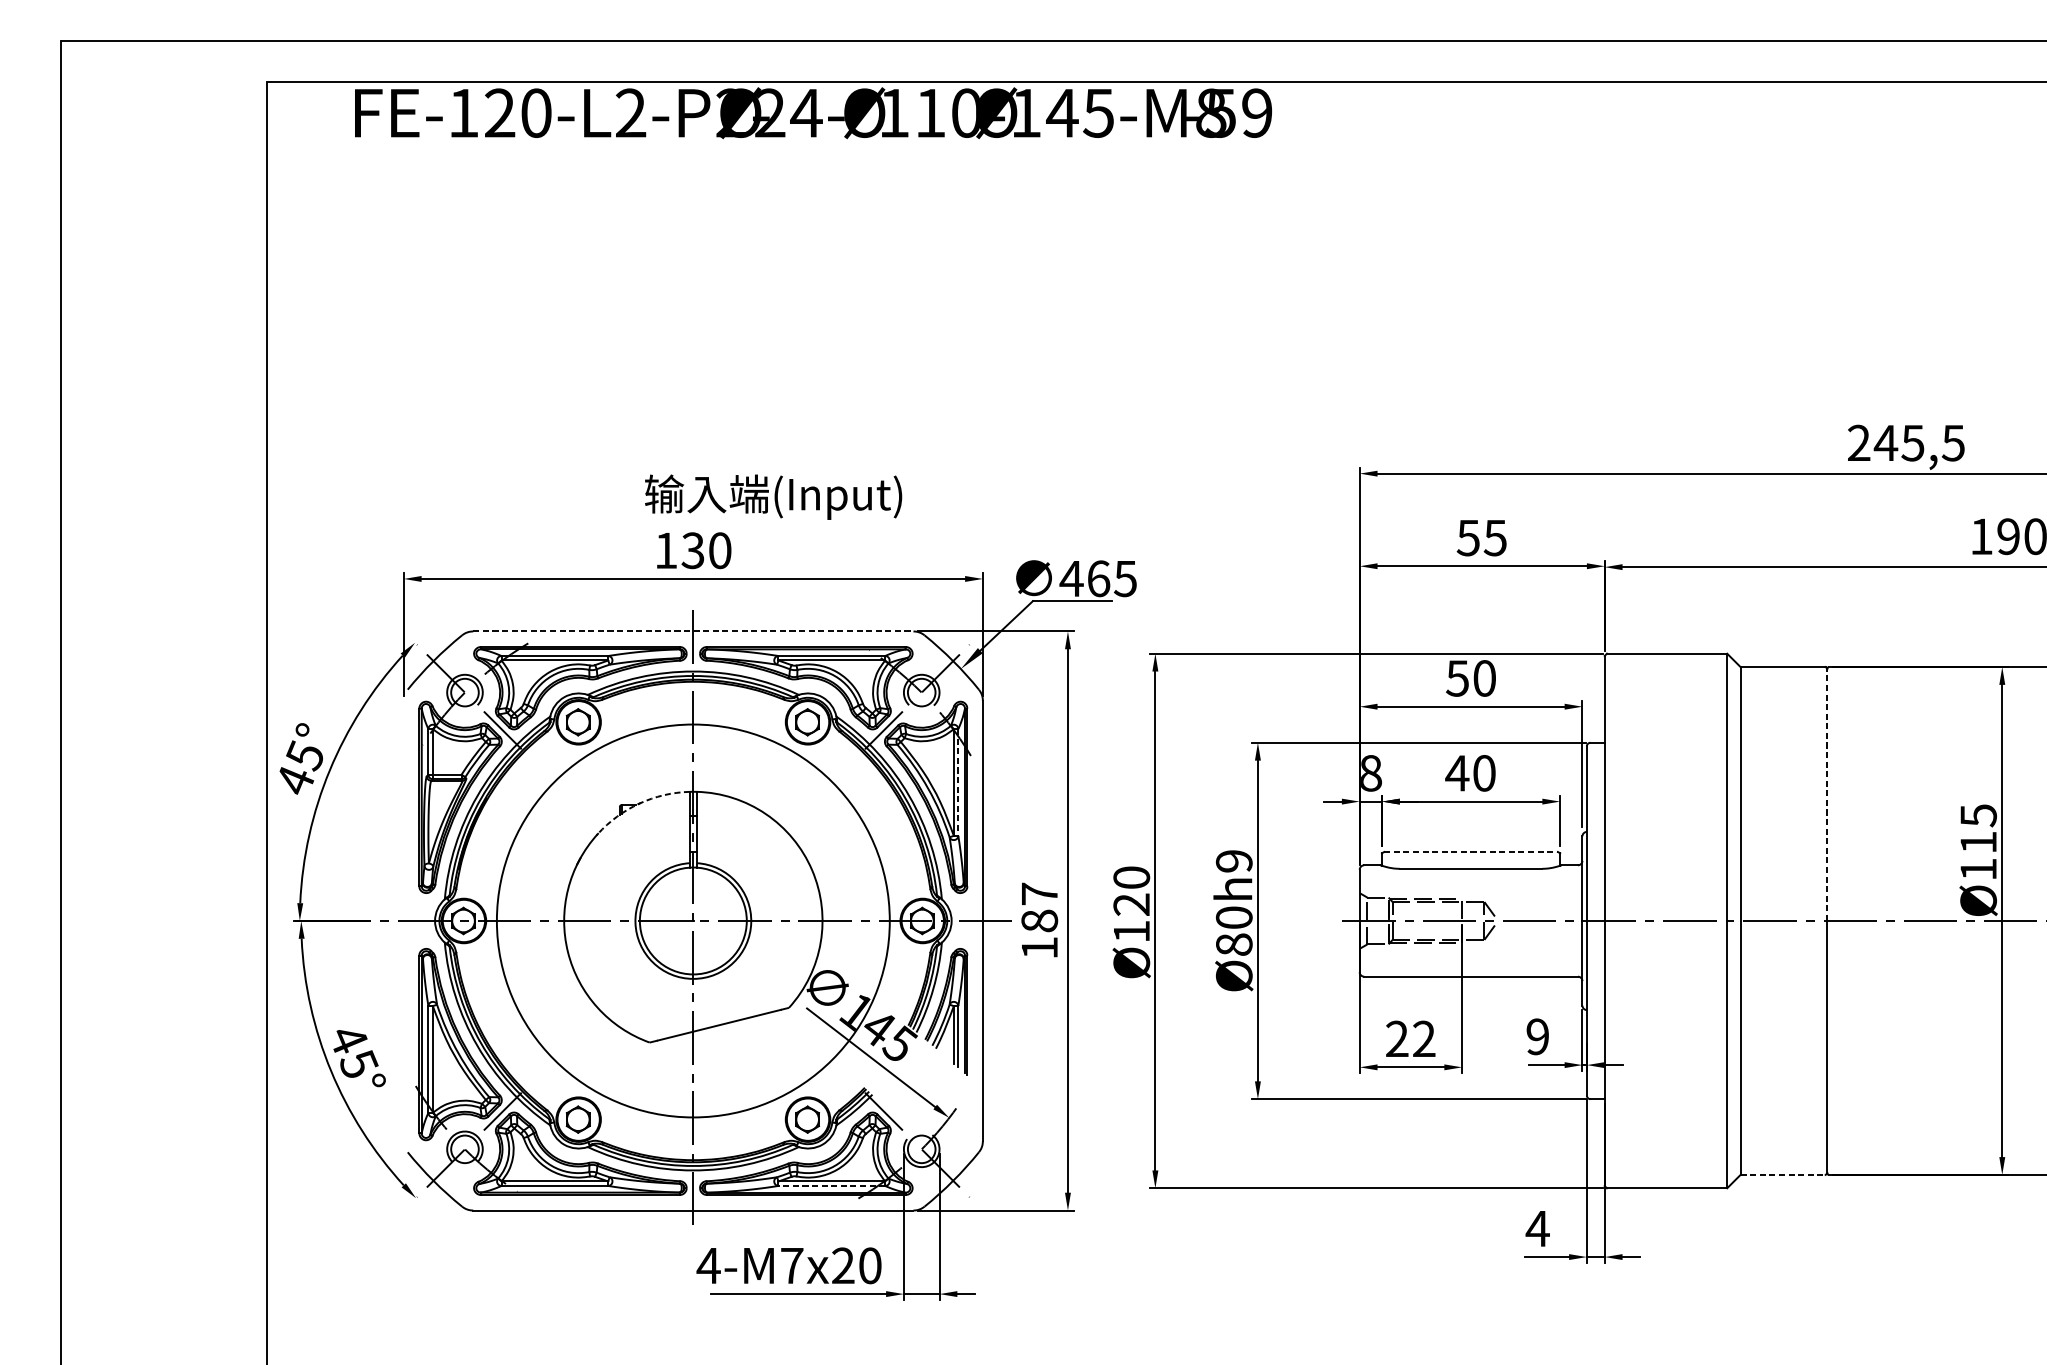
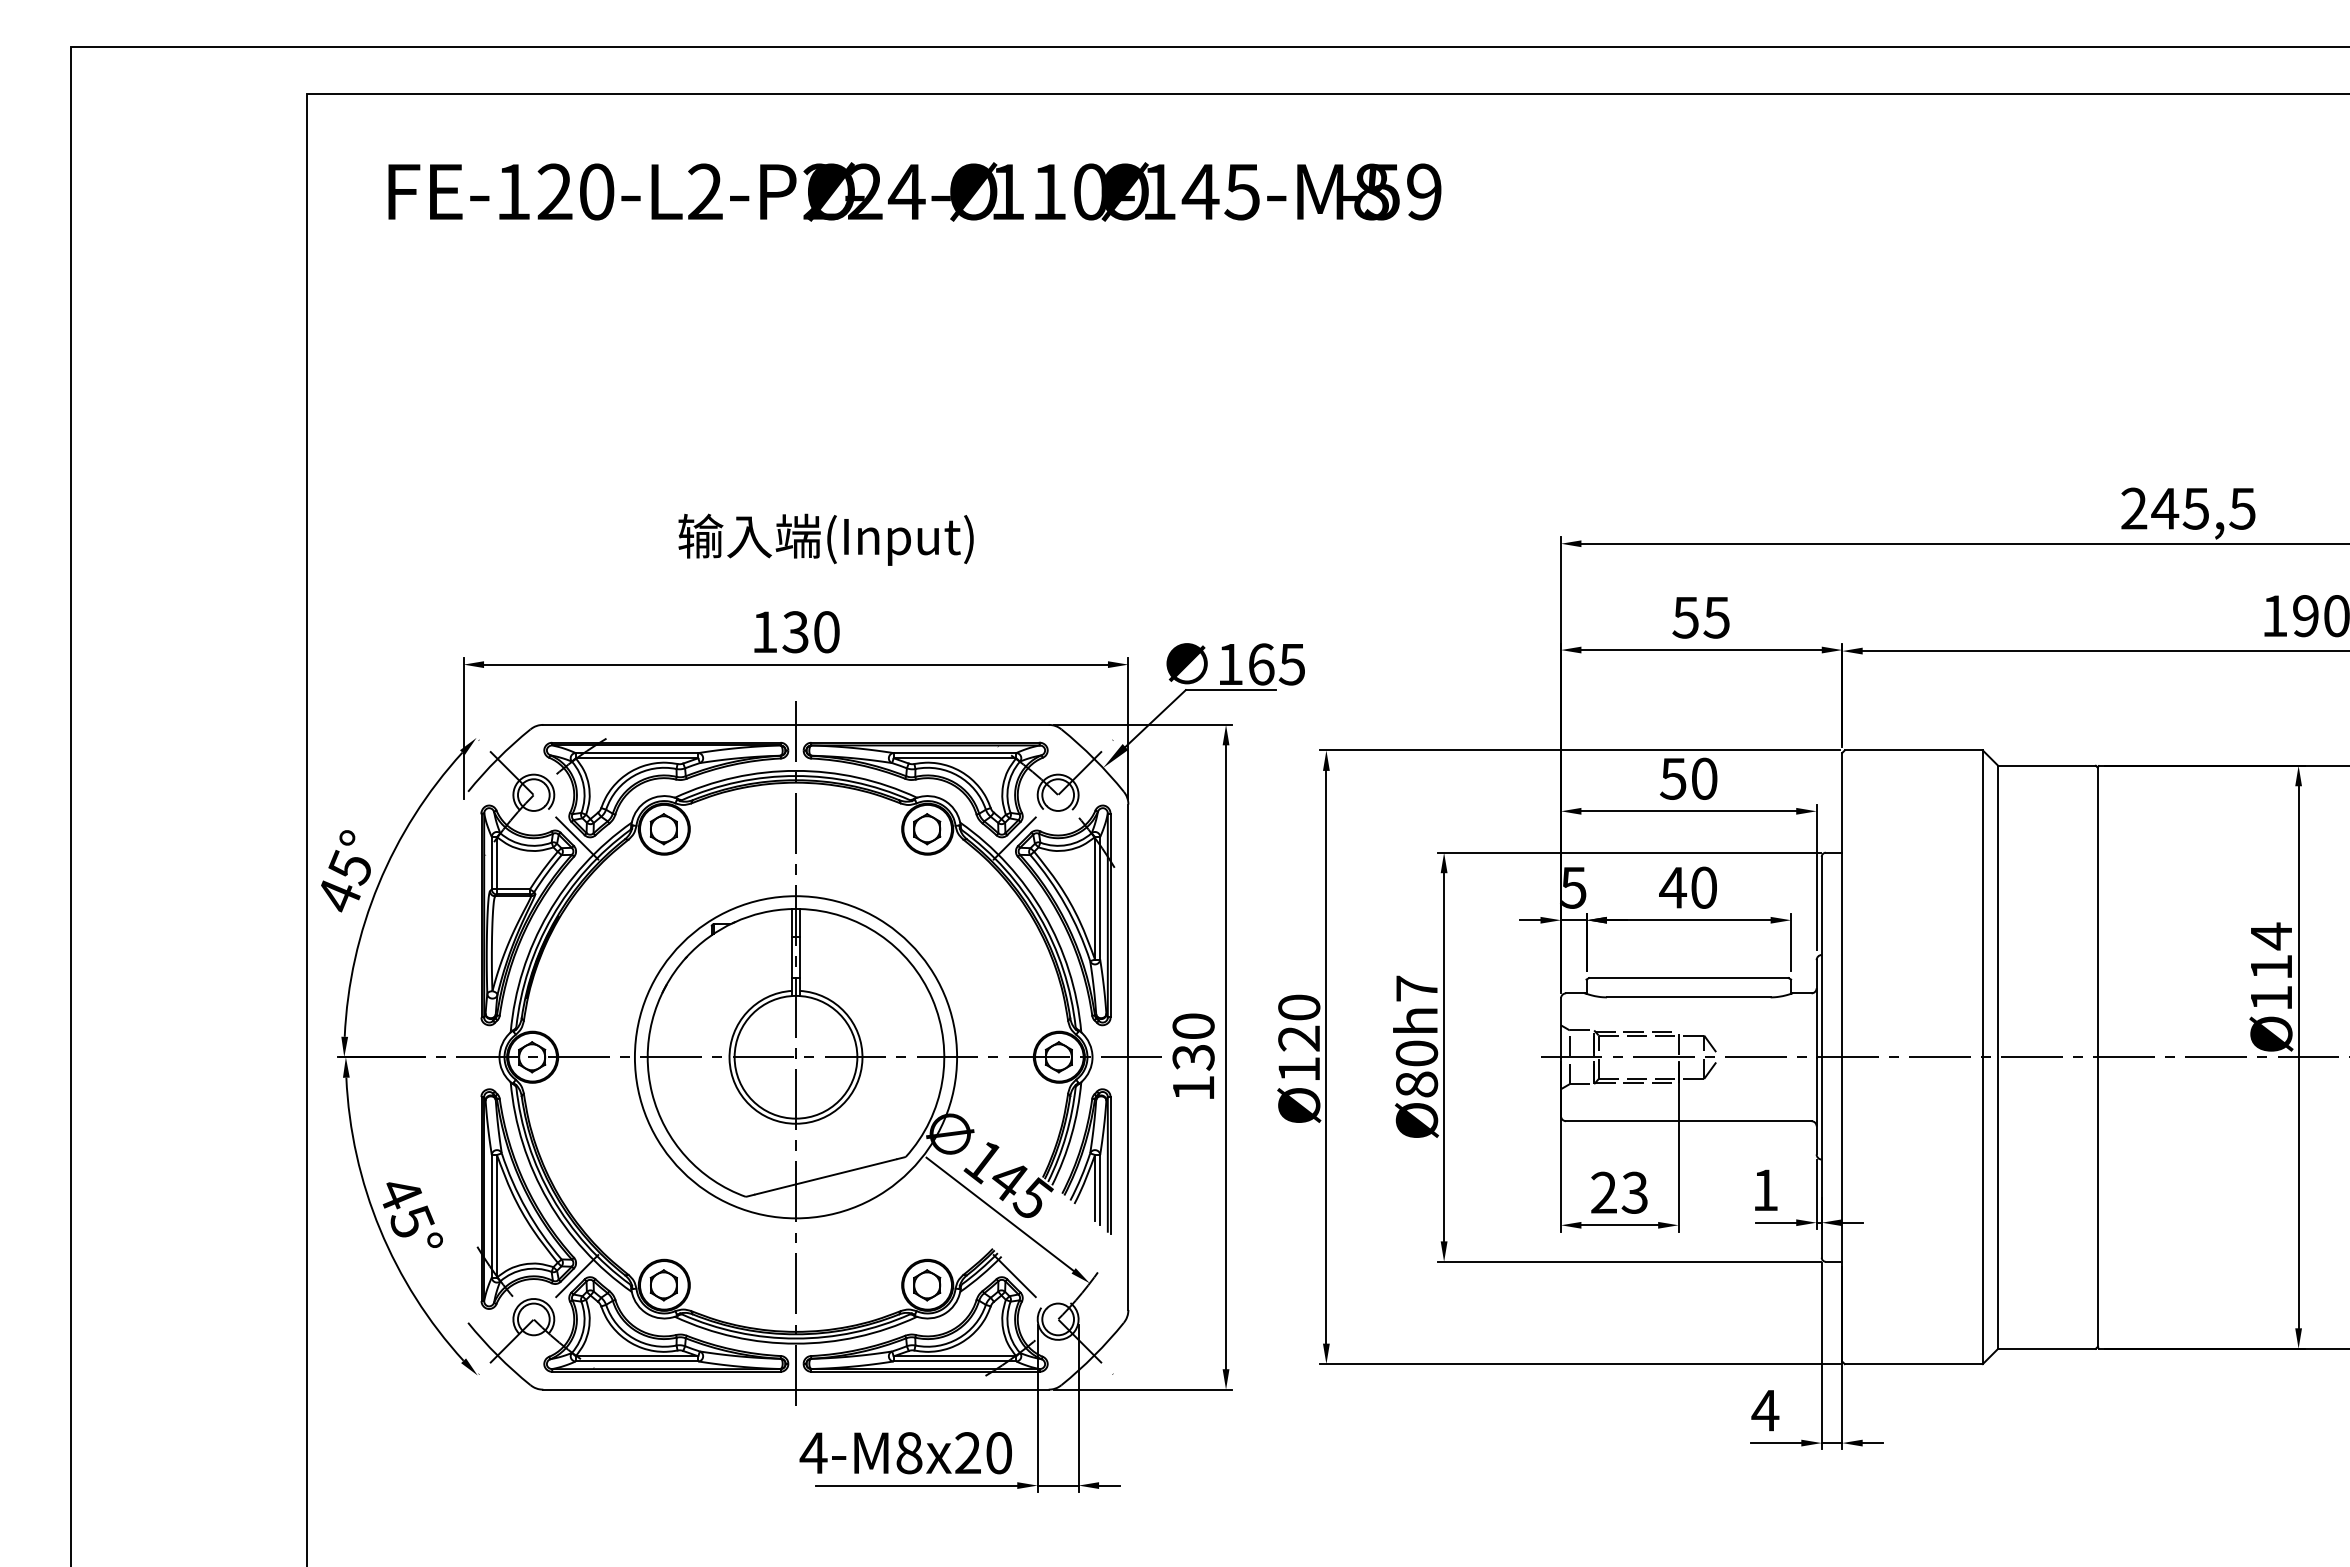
text: (813, 112) -> (914, 191), moved
text: (773, 496) -> (825, 539), moved
text: (1071, 578) -> (1230, 664), 465 -> 165
line: (693, 631) -> (796, 724), dashed -> solid
text: (1371, 773) -> (1574, 887), 8 -> 5
line: (958, 782) -> (1100, 898), dashed -> solid
line: (1827, 794) -> (2097, 912), dashed -> solid
arc: (639, 803) -> (734, 922), dashed -> solid
text: (1978, 815) -> (2271, 936), Ø115 -> Ø114
line: (1470, 852) -> (1688, 978), dashed -> solid
text: (1233, 861) -> (1416, 988), Ø80h9 -> Ø80h7
text: (1039, 907) -> (1193, 1041), 187 -> 130
circle: (692, 921) -> (795, 1057), size x0.71
text: (1537, 1037) -> (1765, 1190), 9 -> 1
text: (1423, 1038) -> (1634, 1192), 22 -> 23
line: (1783, 1174) -> (2047, 1348), dashed -> solid
line: (831, 1185) -> (954, 1361), dashed -> solid
text: (792, 1266) -> (909, 1453), 4-M7x20 -> 4-M8x20

